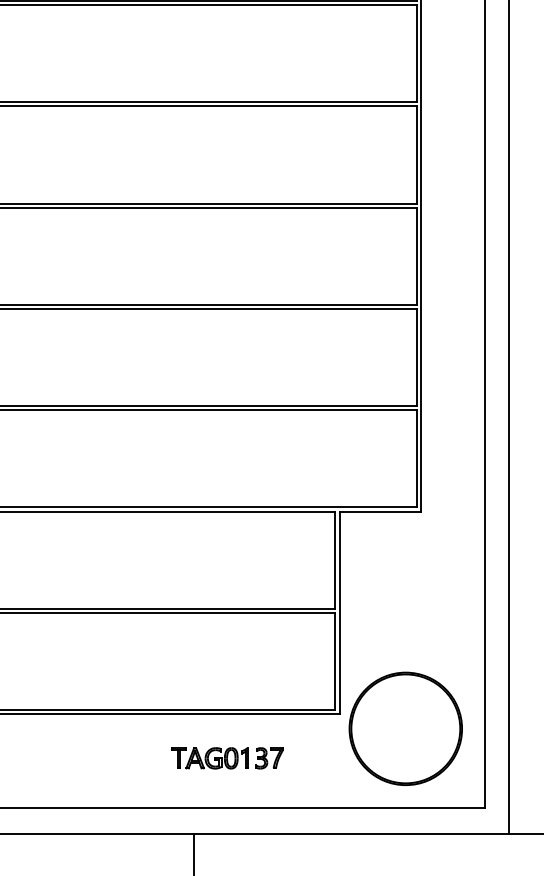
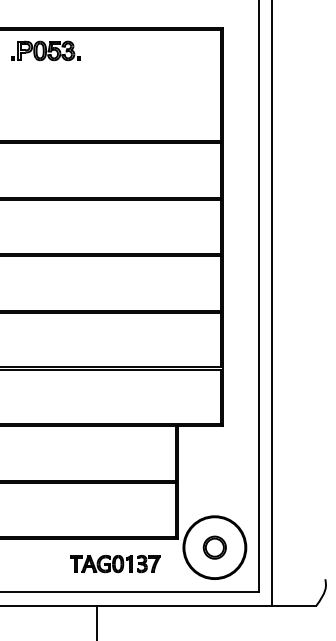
part: (405, 728) -> (214, 547), added
part: (227, 758) -> (115, 564), size x1.43

